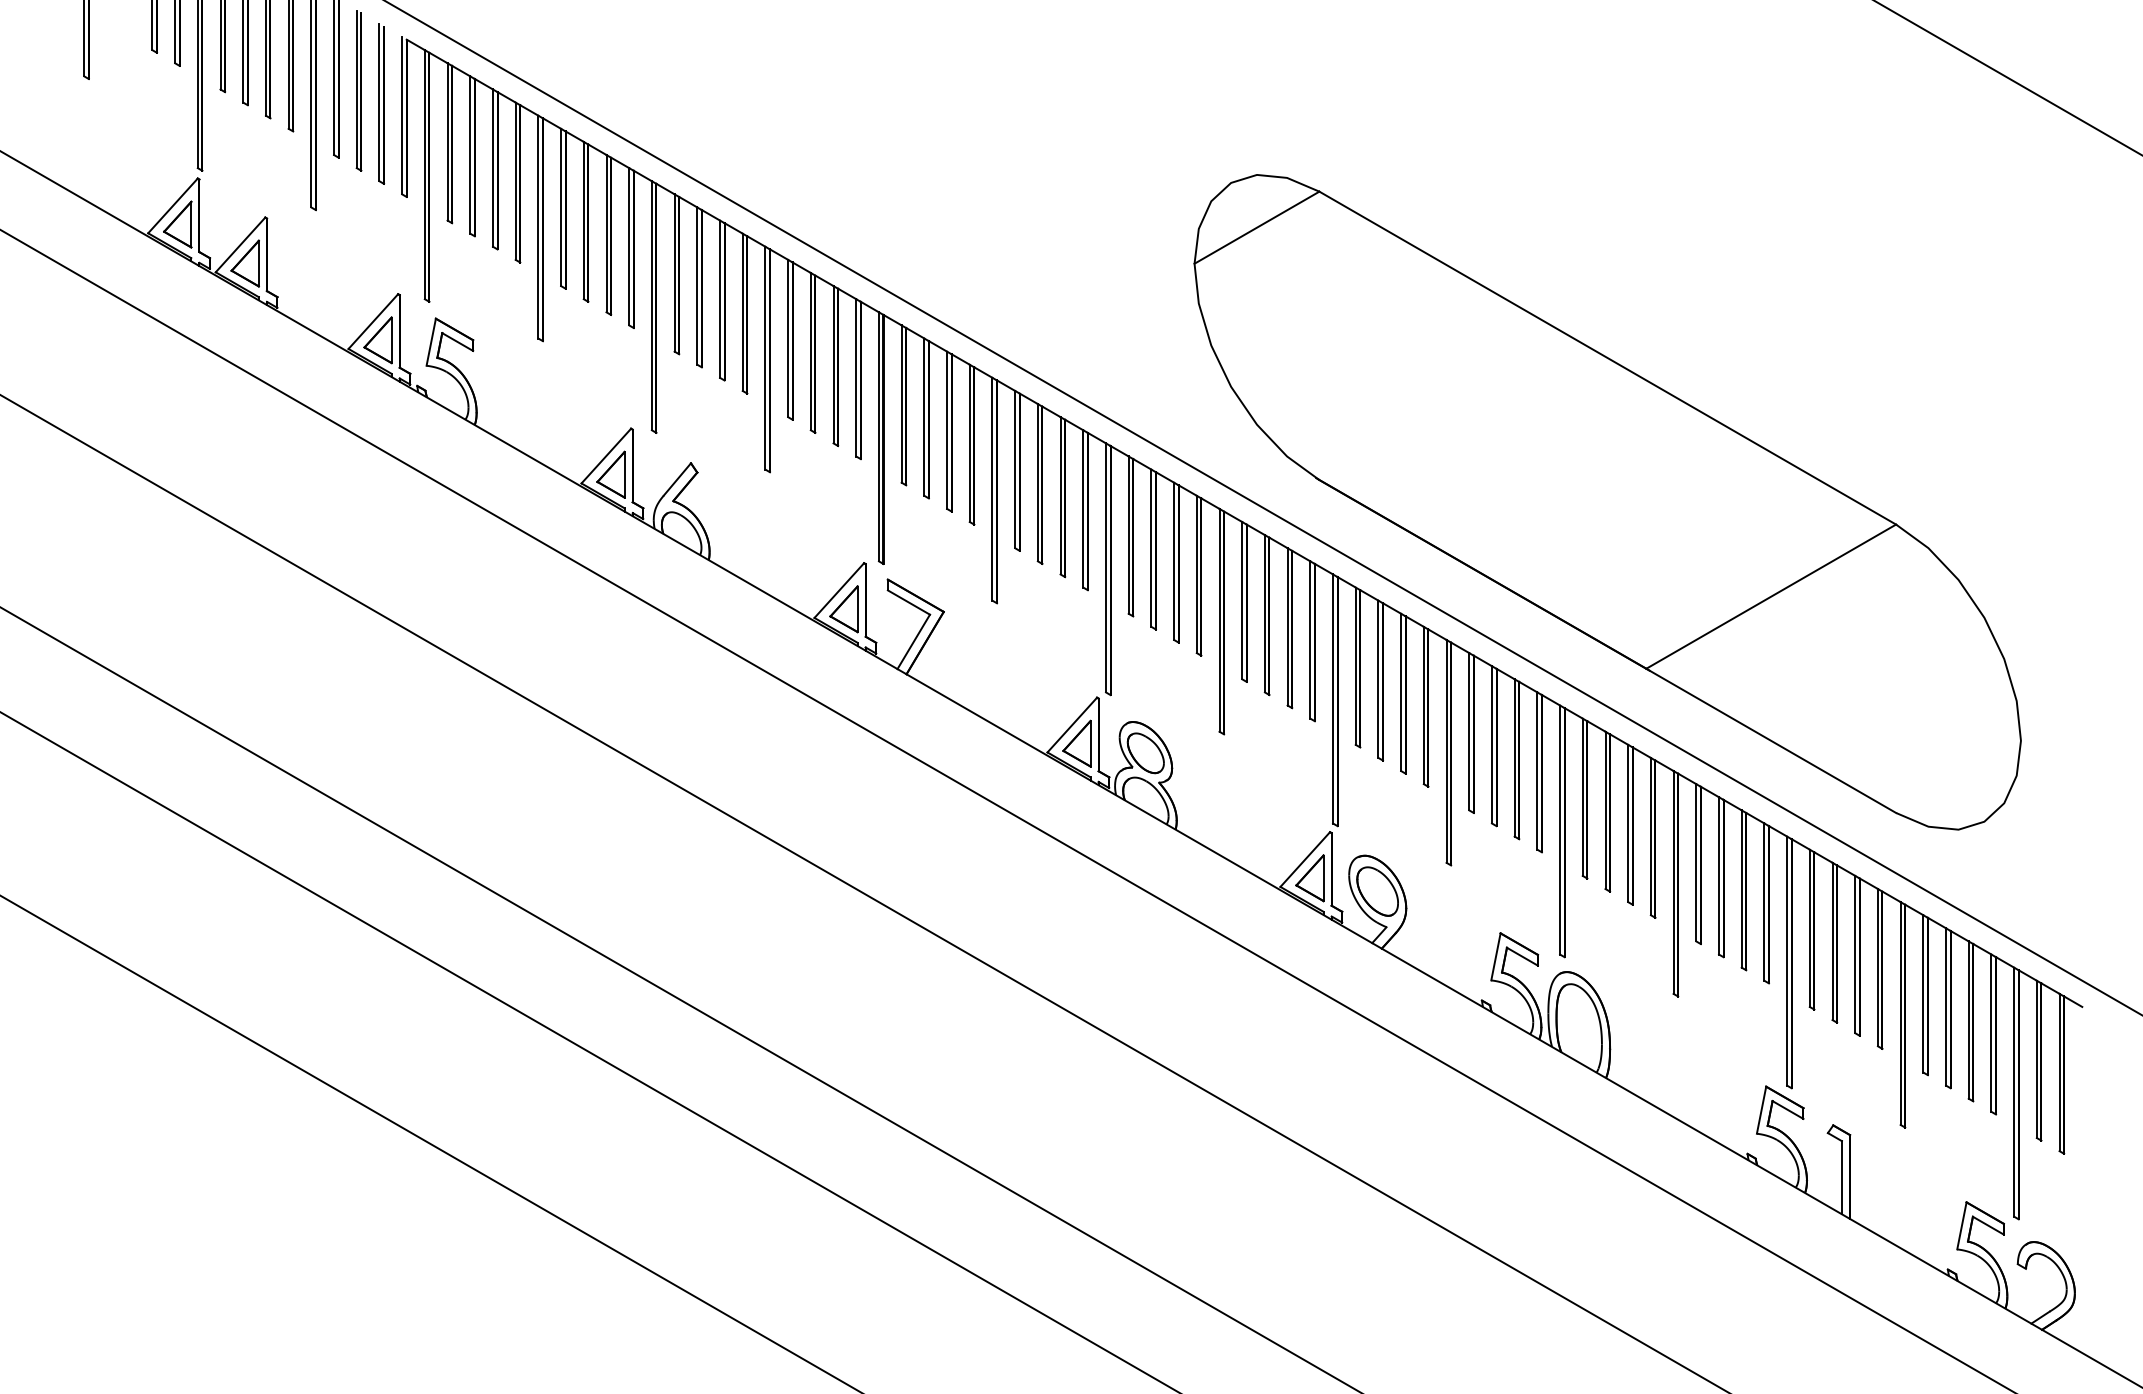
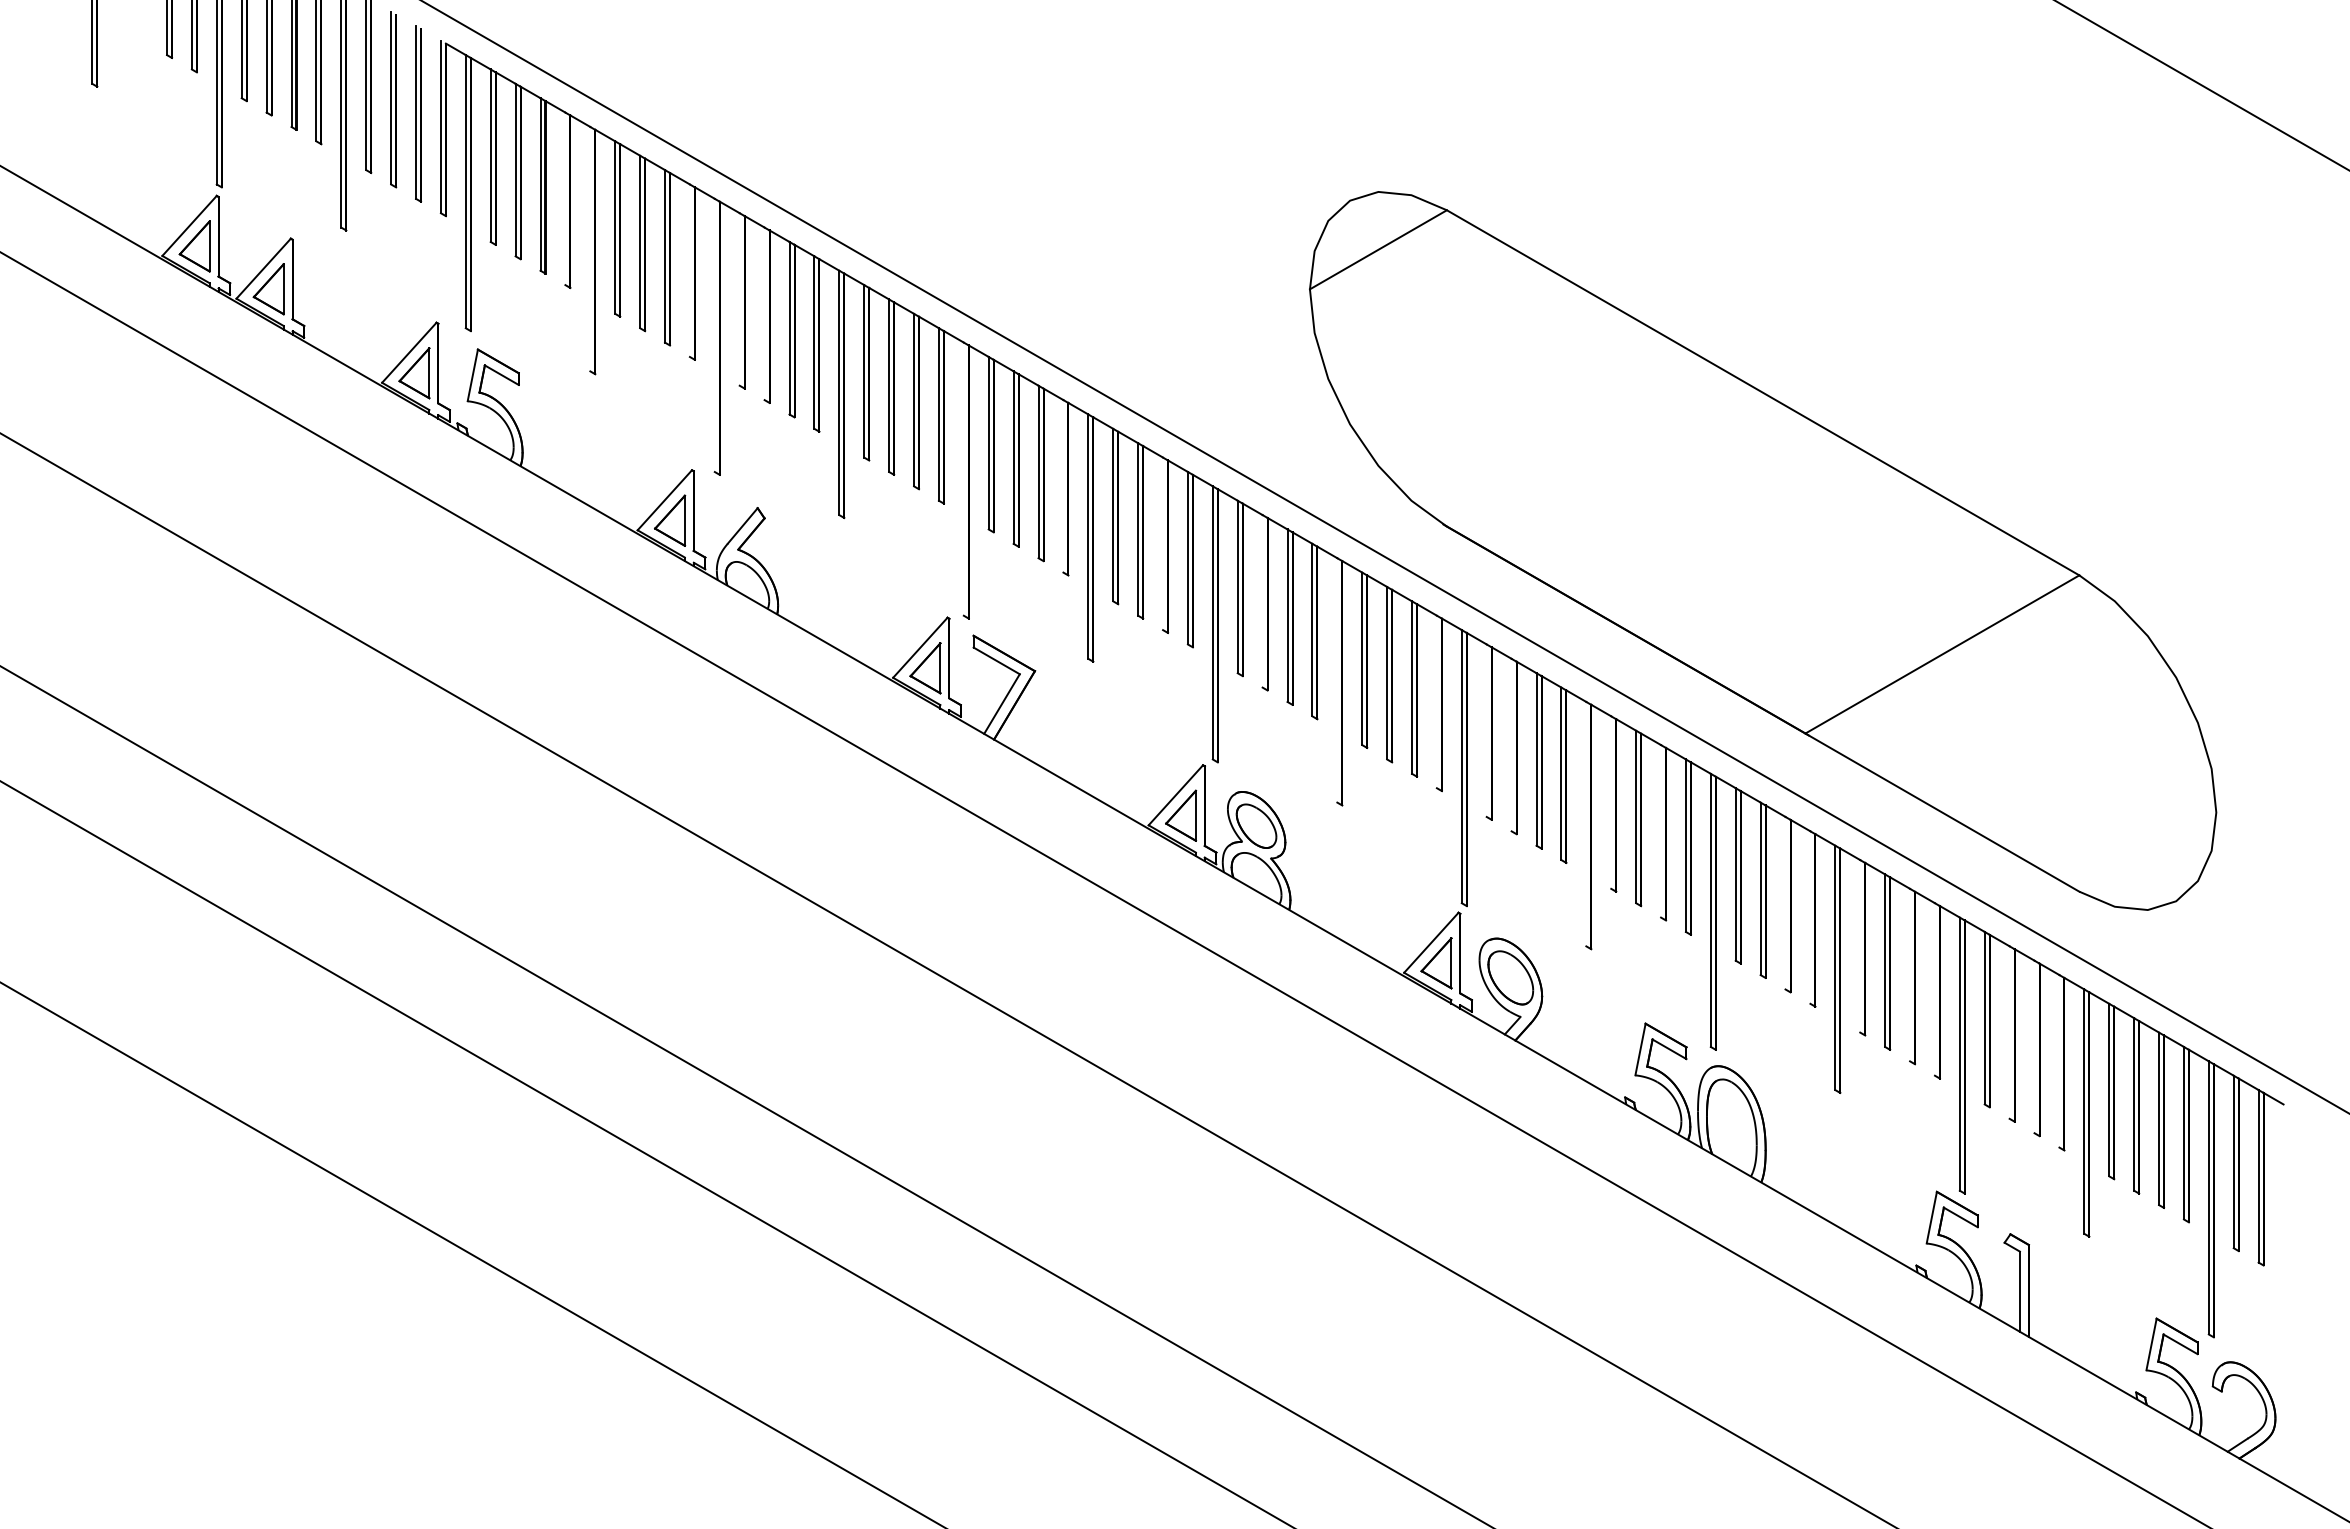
line: (515, 180) -> (565, 198), removed
line: (538, 226) -> (590, 248), removed
line: (628, 246) -> (689, 270), removed
line: (674, 273) -> (739, 299), removed
line: (697, 285) -> (764, 313), removed
line: (651, 305) -> (714, 335), removed
line: (878, 436) -> (963, 478), removed
line: (969, 443) -> (1063, 486), removed
line: (1061, 495) -> (1163, 543), removed
line: (1151, 548) -> (1262, 601), removed
line: (1219, 620) -> (1337, 680), removed
line: (1309, 639) -> (1436, 701), removed
line: (1355, 665) -> (1486, 730), removed
line: (1378, 678) -> (1511, 744), removed
line: (1469, 731) -> (1611, 802), removed
line: (1446, 750) -> (1586, 823), removed
line: (1515, 758) -> (1661, 831), removed
line: (1628, 822) -> (1785, 902), removed
line: (1650, 836) -> (1810, 917), removed
line: (1696, 862) -> (1860, 946), removed
line: (1742, 888) -> (1910, 974), removed
line: (1764, 902) -> (1934, 989), removed
line: (1832, 941) -> (2009, 1032), removed
line: (1855, 954) -> (2034, 1046), removed
line: (1877, 967) -> (2059, 1061), removed

